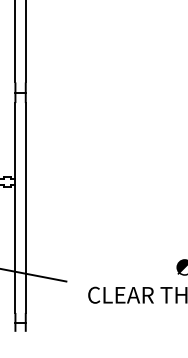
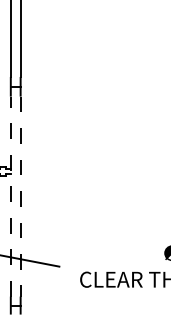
line: (15, 208) -> (10, 197), solid -> dashed
line: (25, 208) -> (20, 197), solid -> dashed

